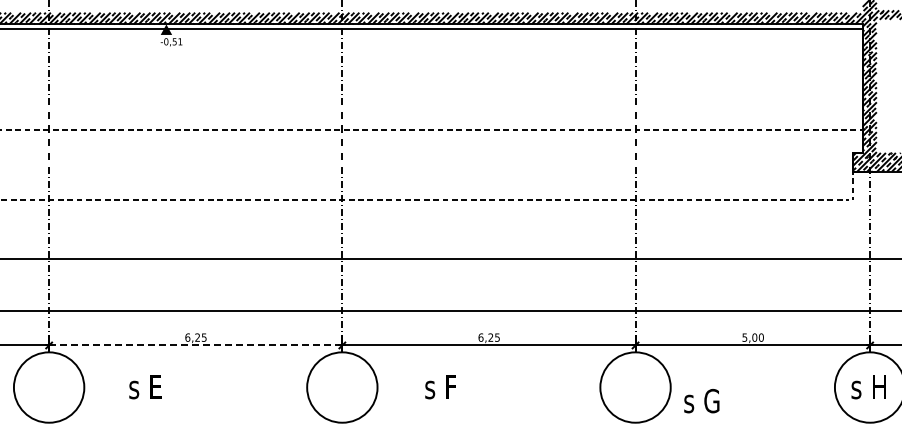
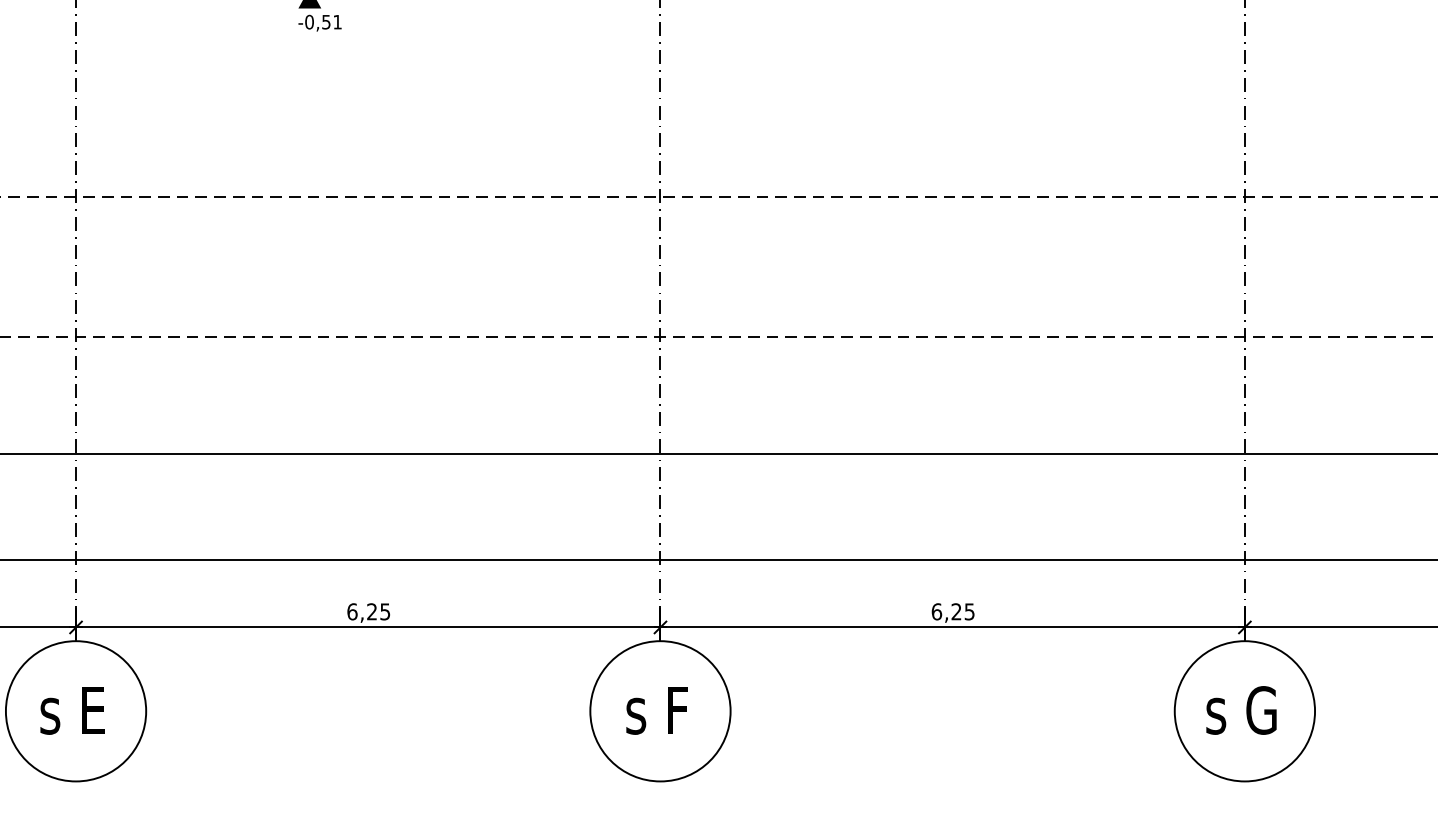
line: (195, 345) -> (367, 627), dashed -> solid
text: (145, 387) -> (72, 711), moved
text: (440, 387) -> (656, 711), moved
text: (701, 401) -> (1240, 711), moved

